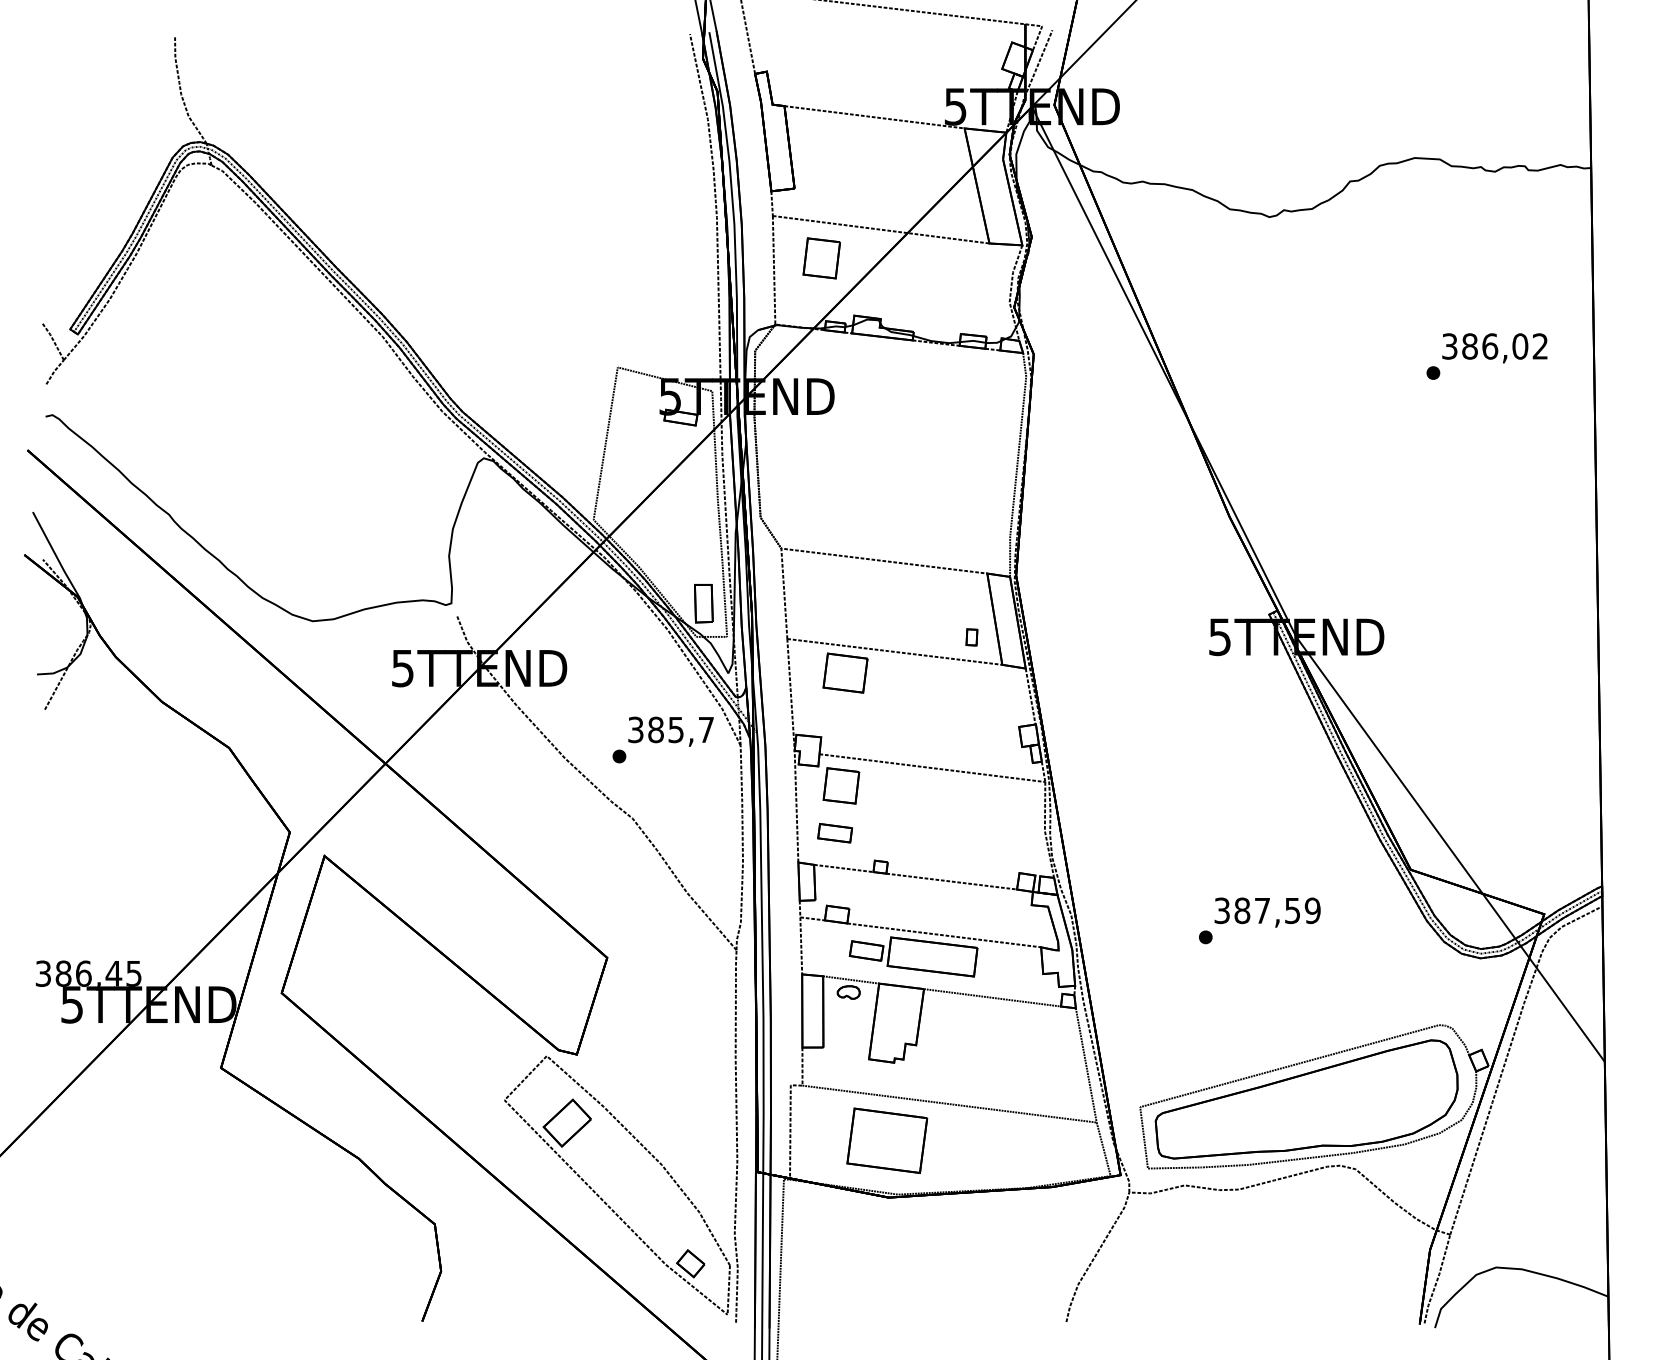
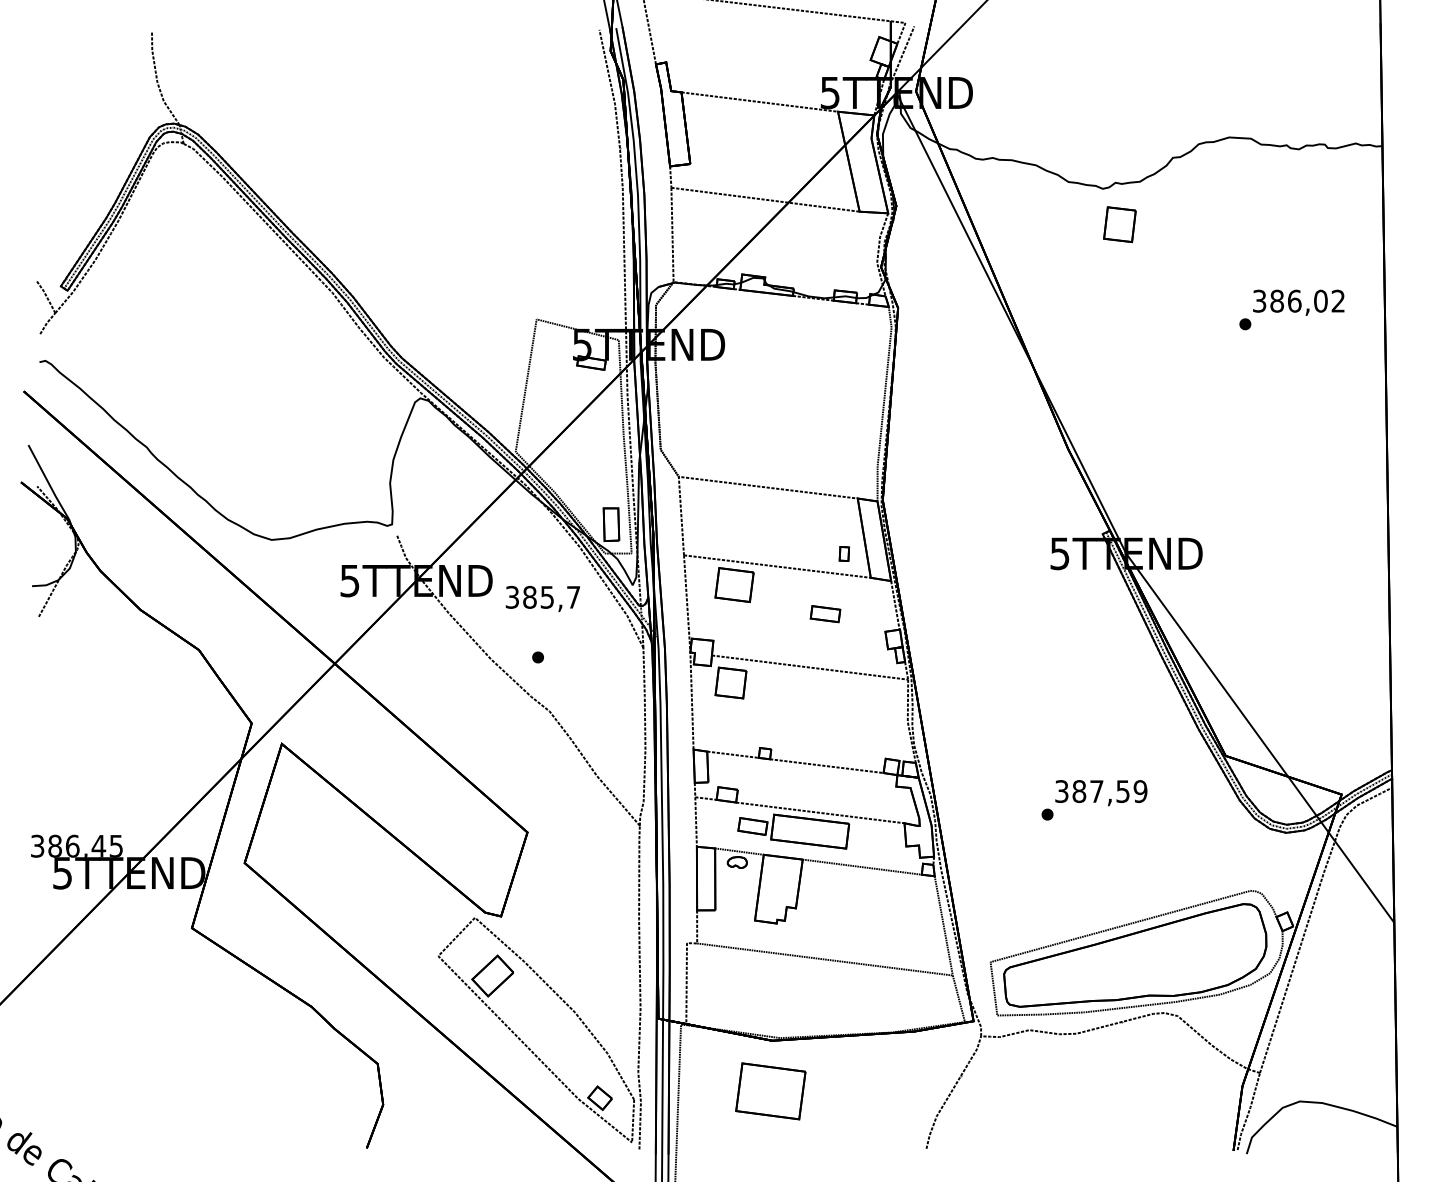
part: (821, 258) -> (1119, 224), moved
text: (670, 731) -> (542, 598), moved
part: (835, 833) -> (825, 614), moved
part: (886, 1140) -> (770, 1091), moved

